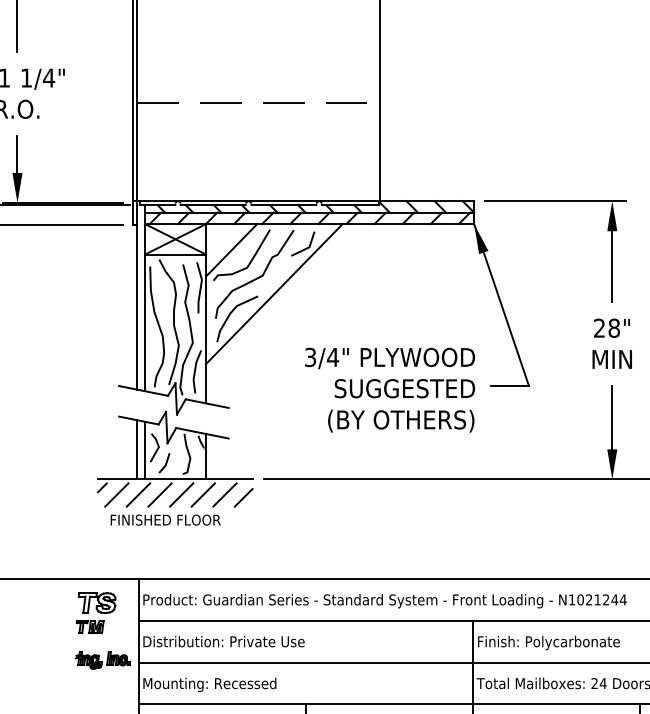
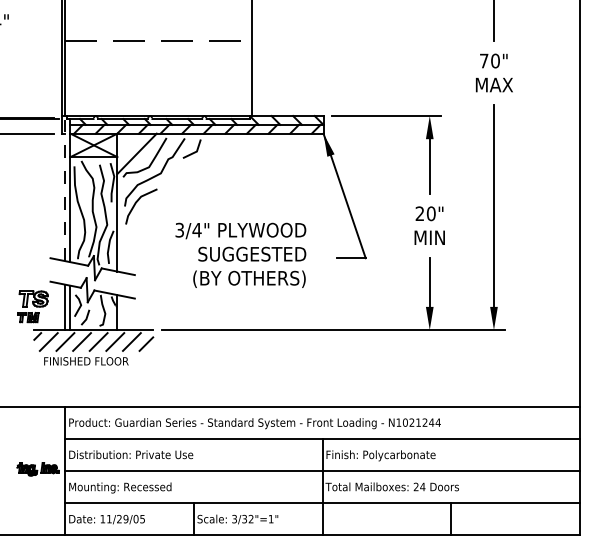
line: (273, 294) -> (169, 187), removed
line: (137, 295) -> (64, 188), solid -> dashed
text: (613, 327) -> (430, 213), 28" -> 20"
text: (389, 389) -> (240, 254), moved
part: (95, 612) -> (32, 306), moved

